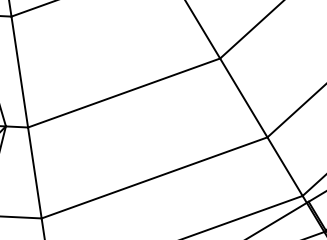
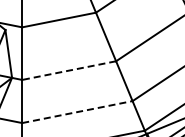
line: (124, 92) -> (69, 70), solid -> dashed
line: (154, 176) -> (77, 111), solid -> dashed

